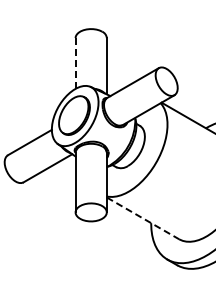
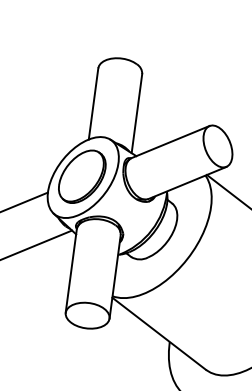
line: (75, 63) -> (93, 103), dashed -> solid
line: (142, 218) -> (158, 333), dashed -> solid

